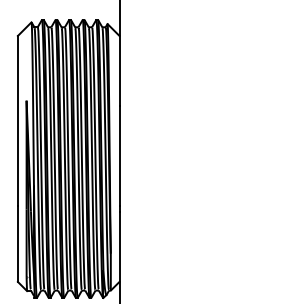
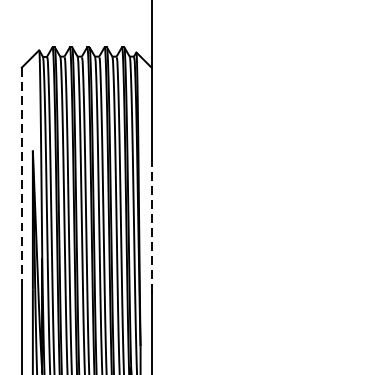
line: (17, 121) -> (21, 177), solid -> dashed
line: (119, 156) -> (151, 221), solid -> dashed

